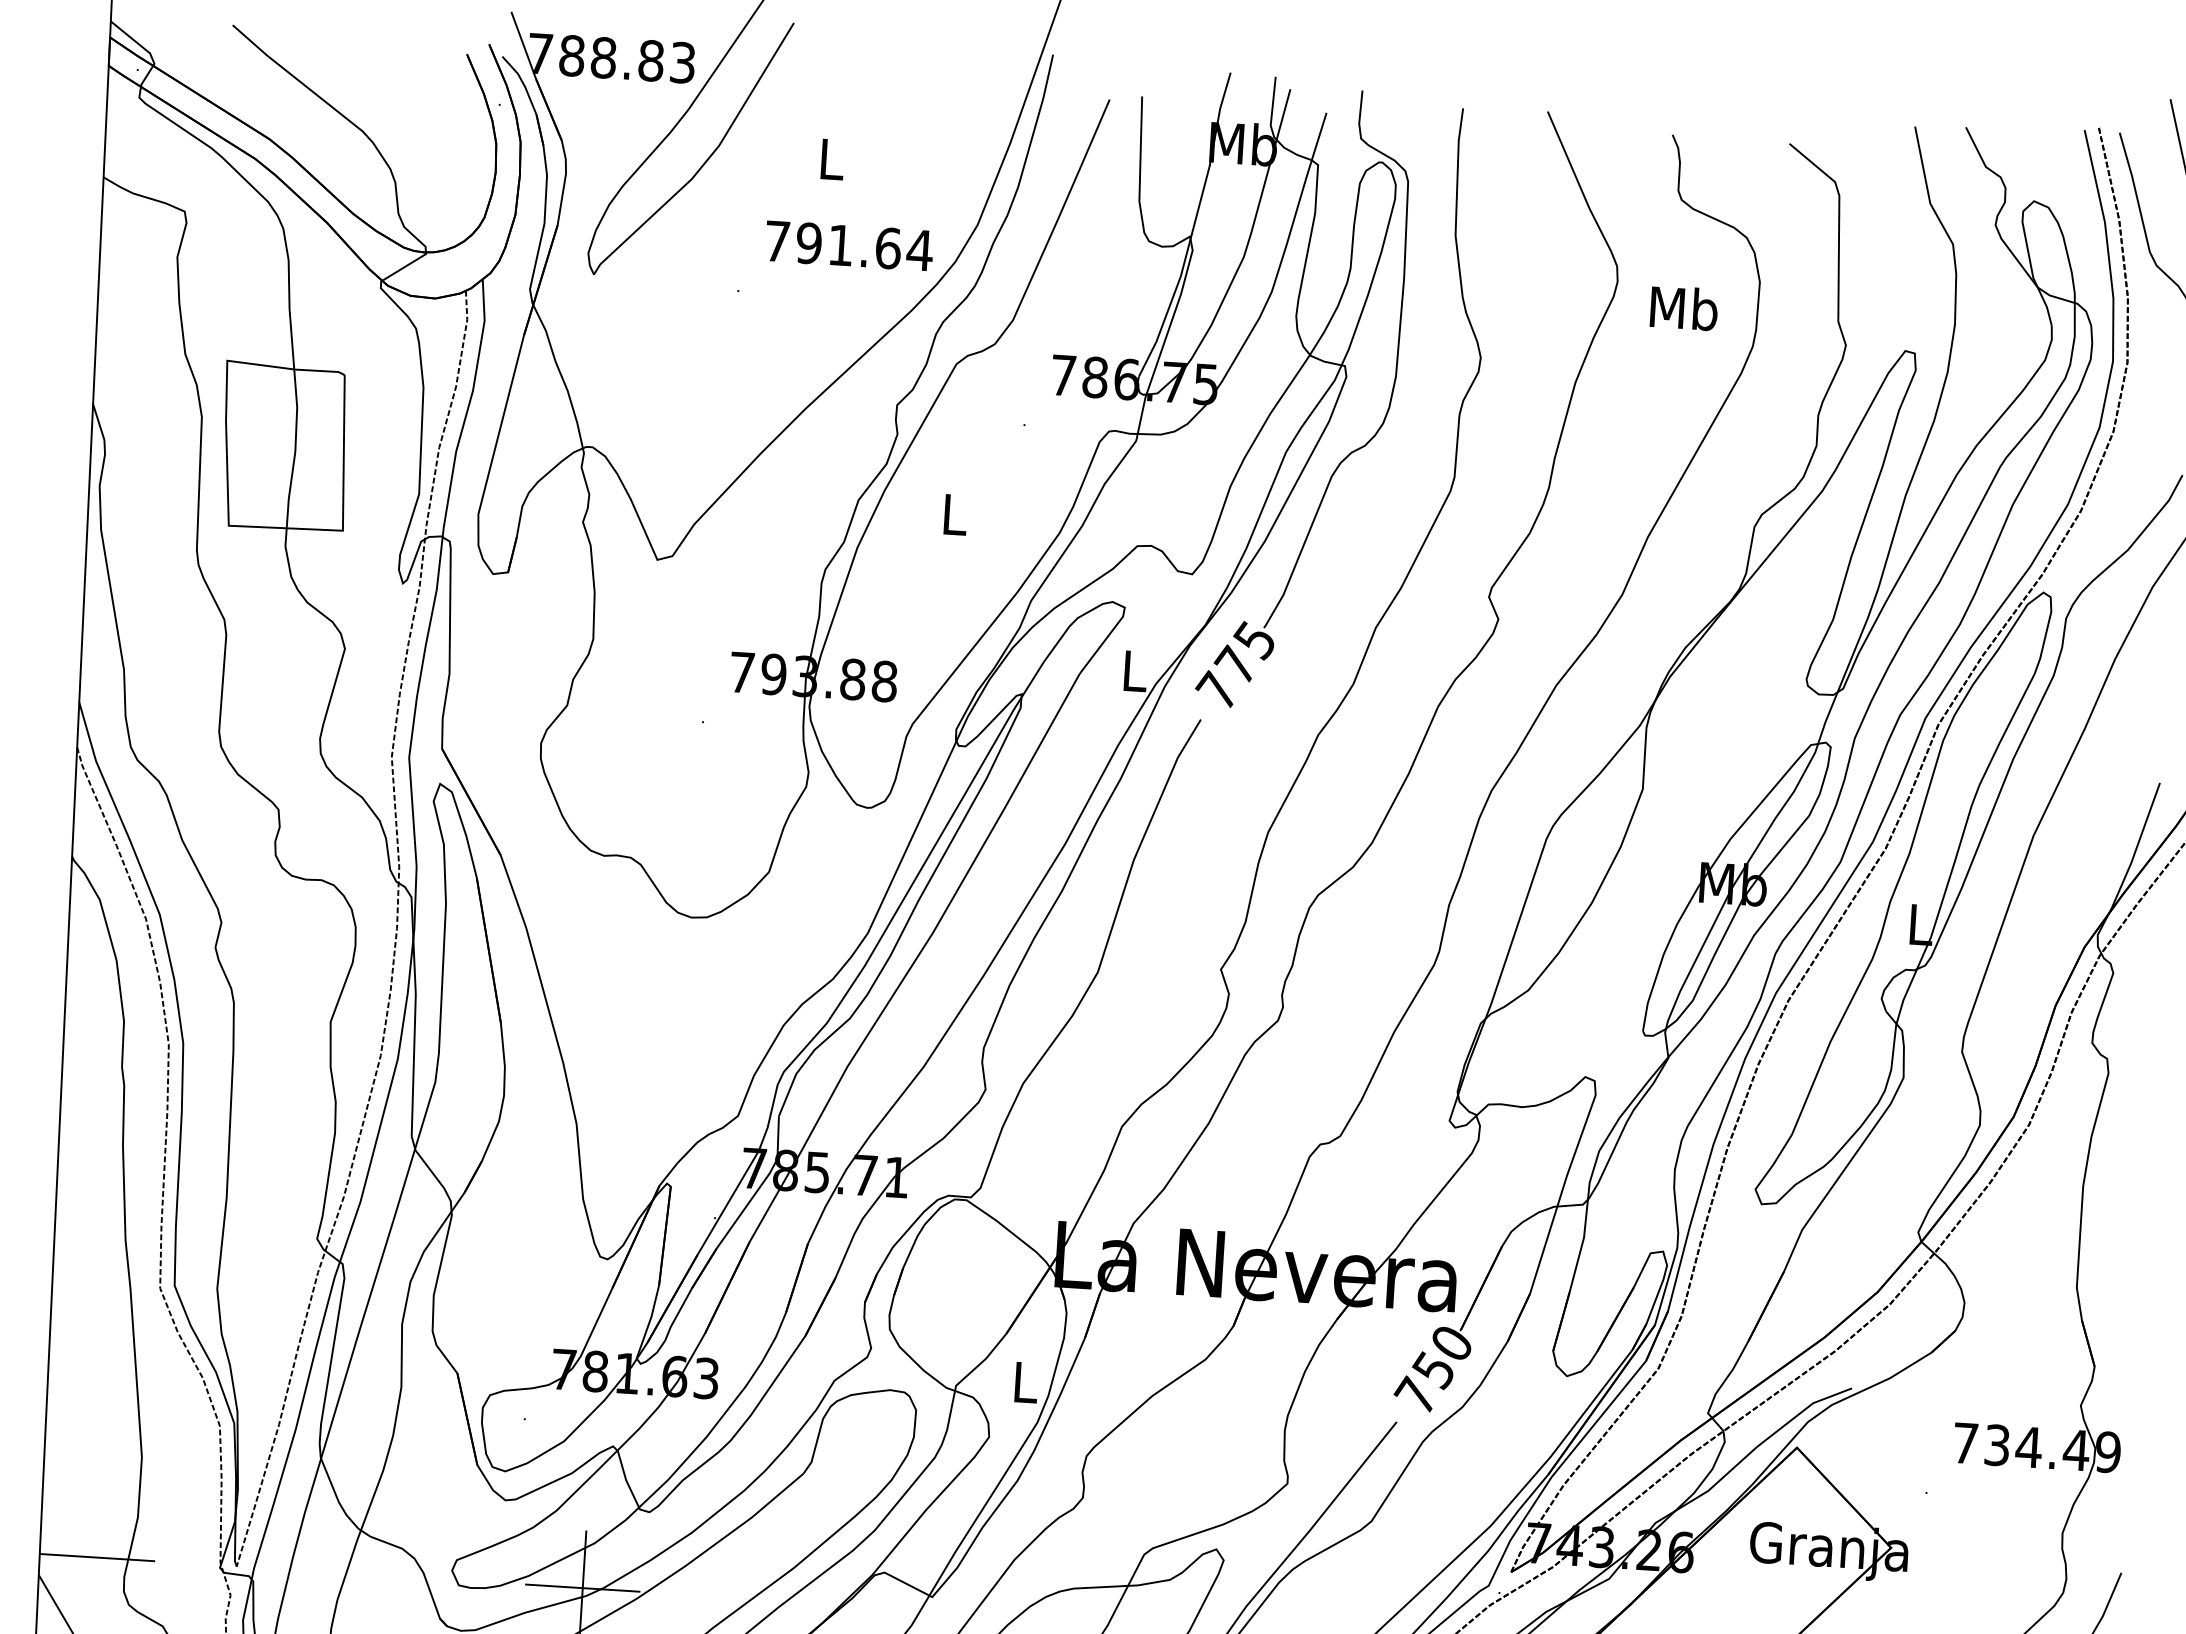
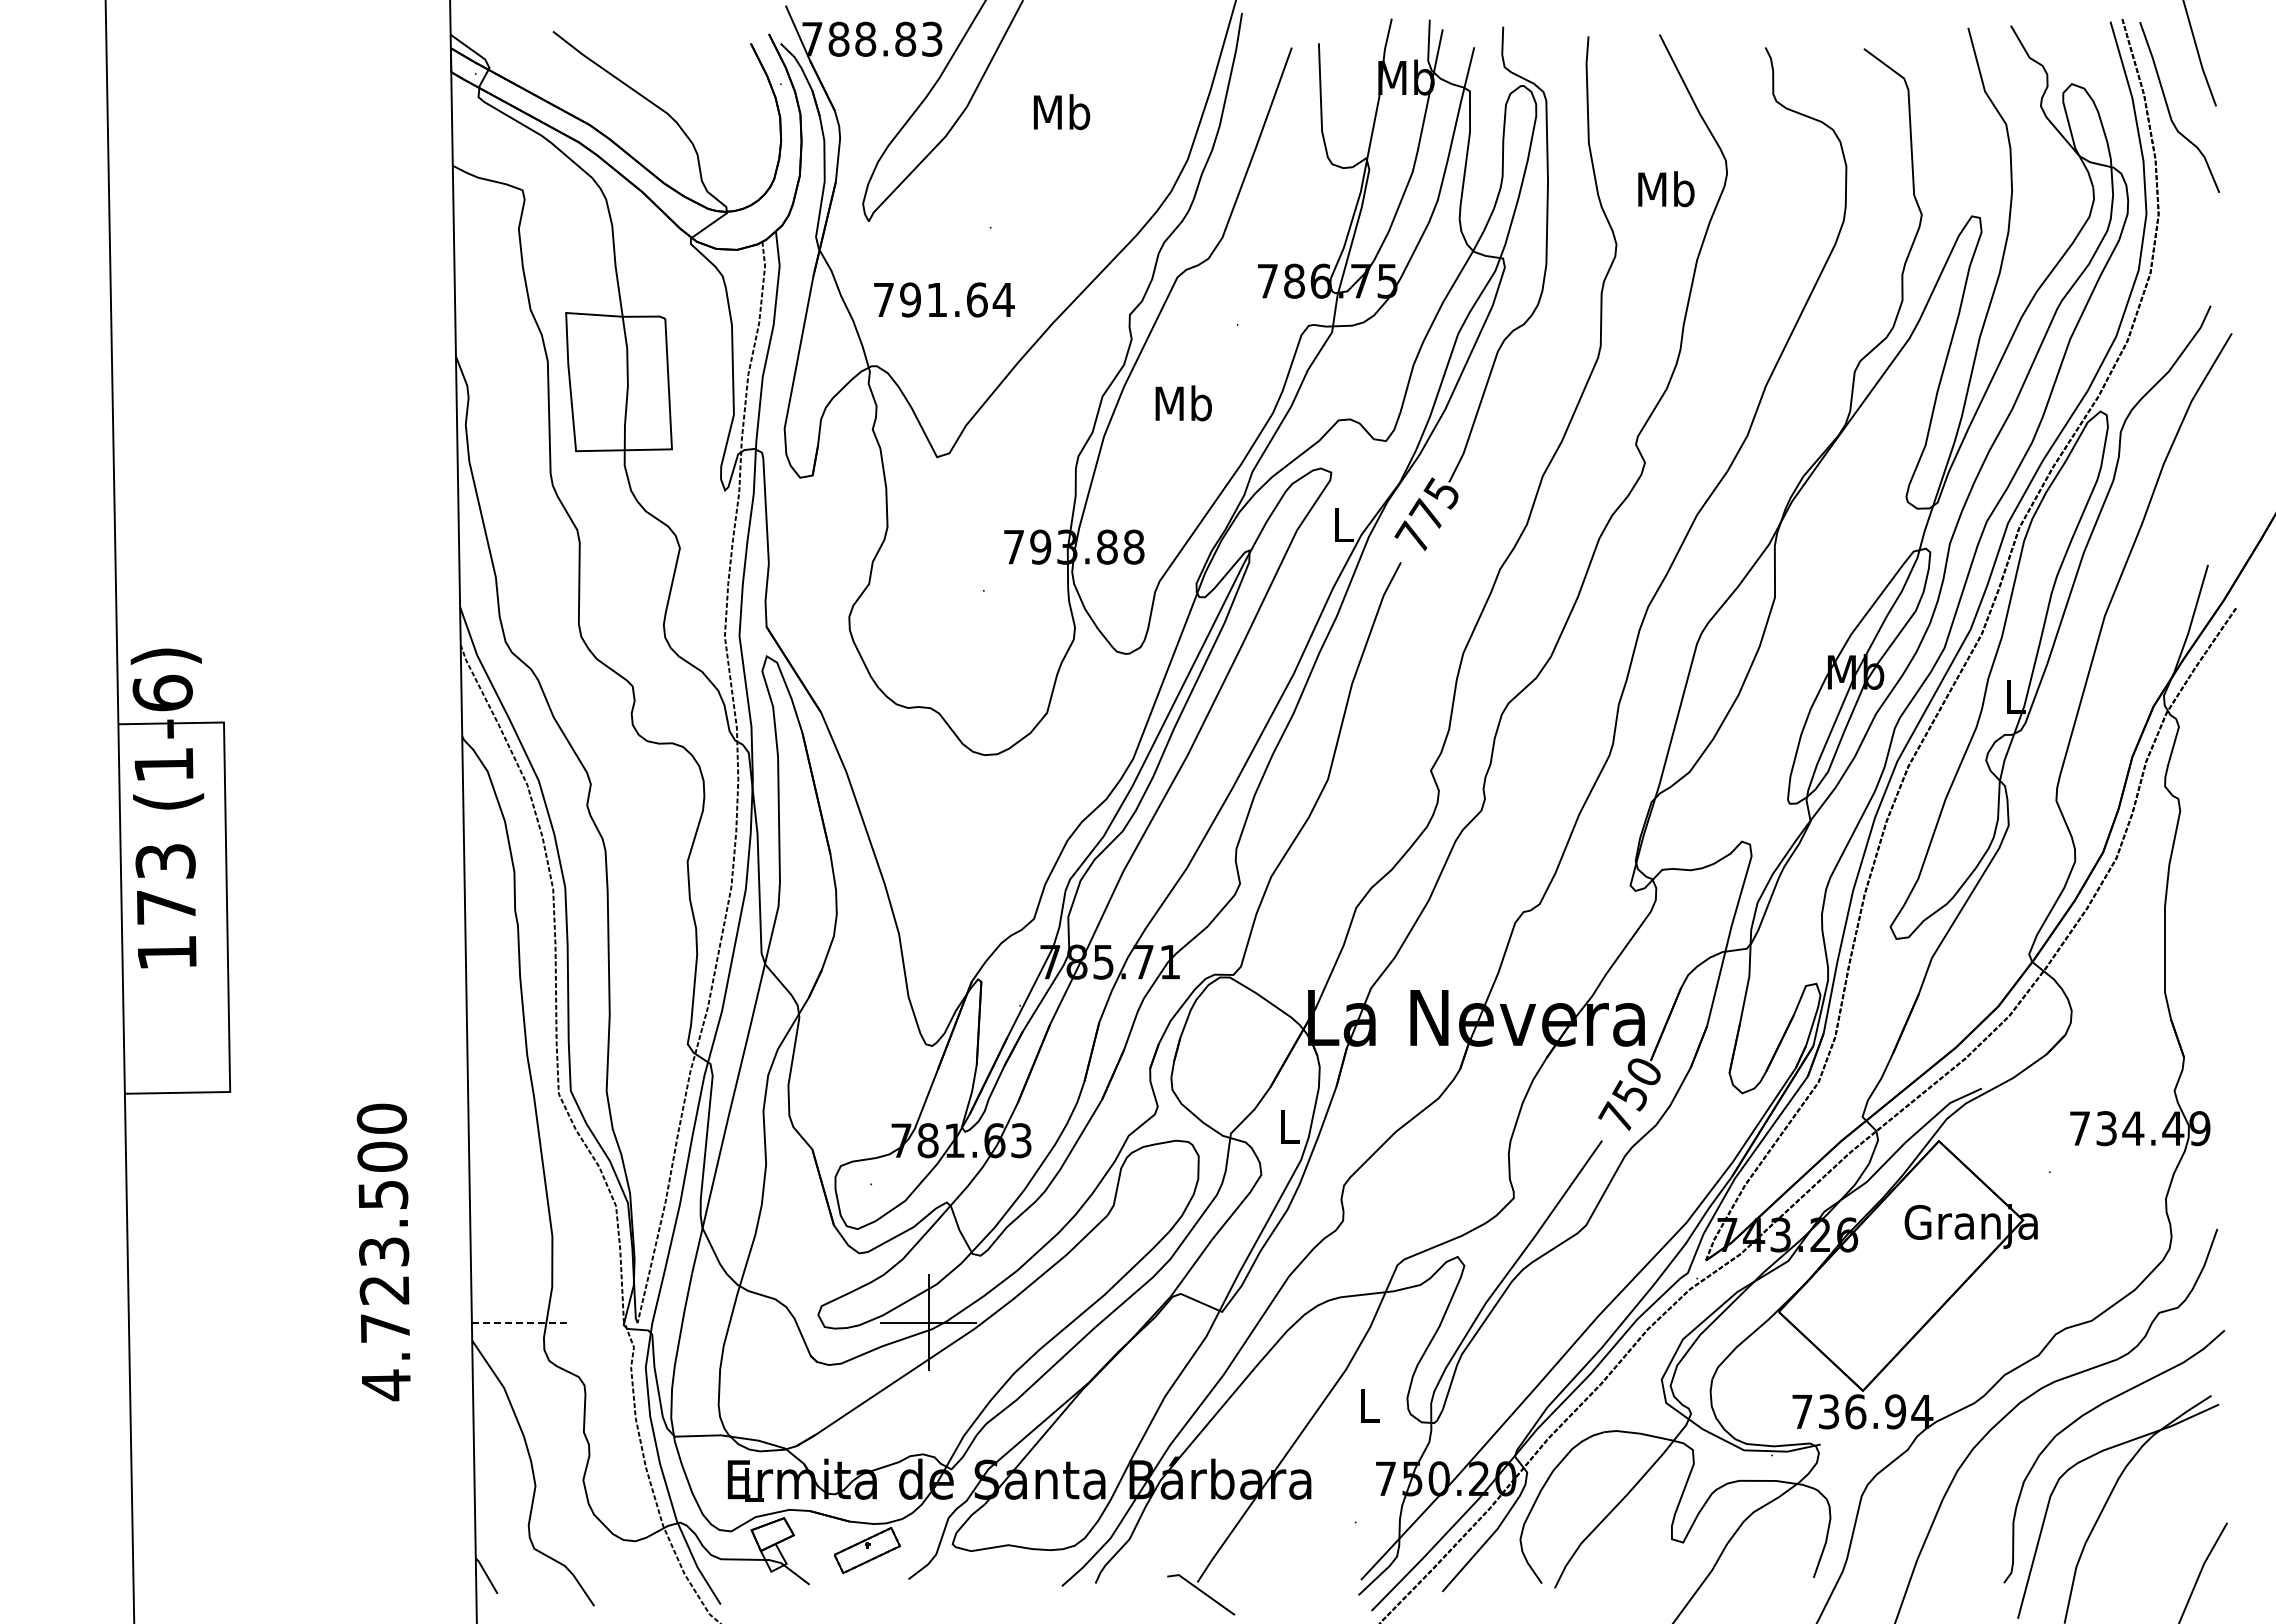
text: (831, 159) -> (1061, 112), L -> Mb
text: (849, 245) -> (944, 299), moved
text: (1684, 308) -> (1666, 189), moved
text: (954, 514) -> (1183, 403), L -> Mb
line: (97, 1557) -> (520, 1322), solid -> dashed

